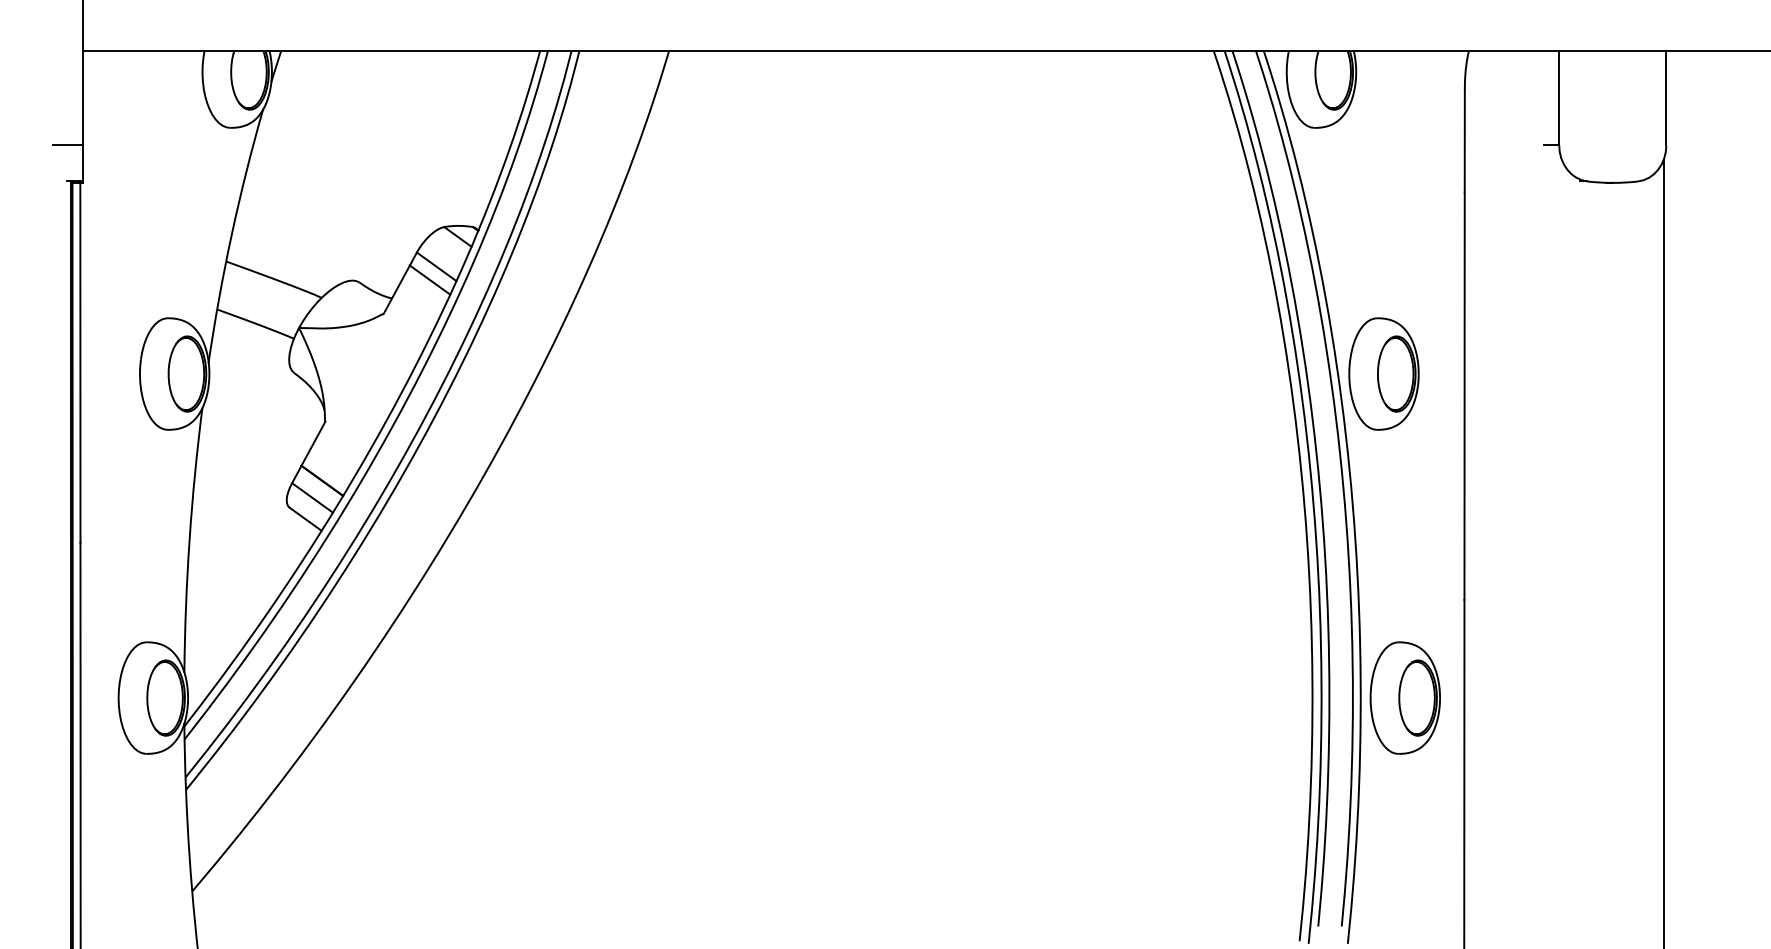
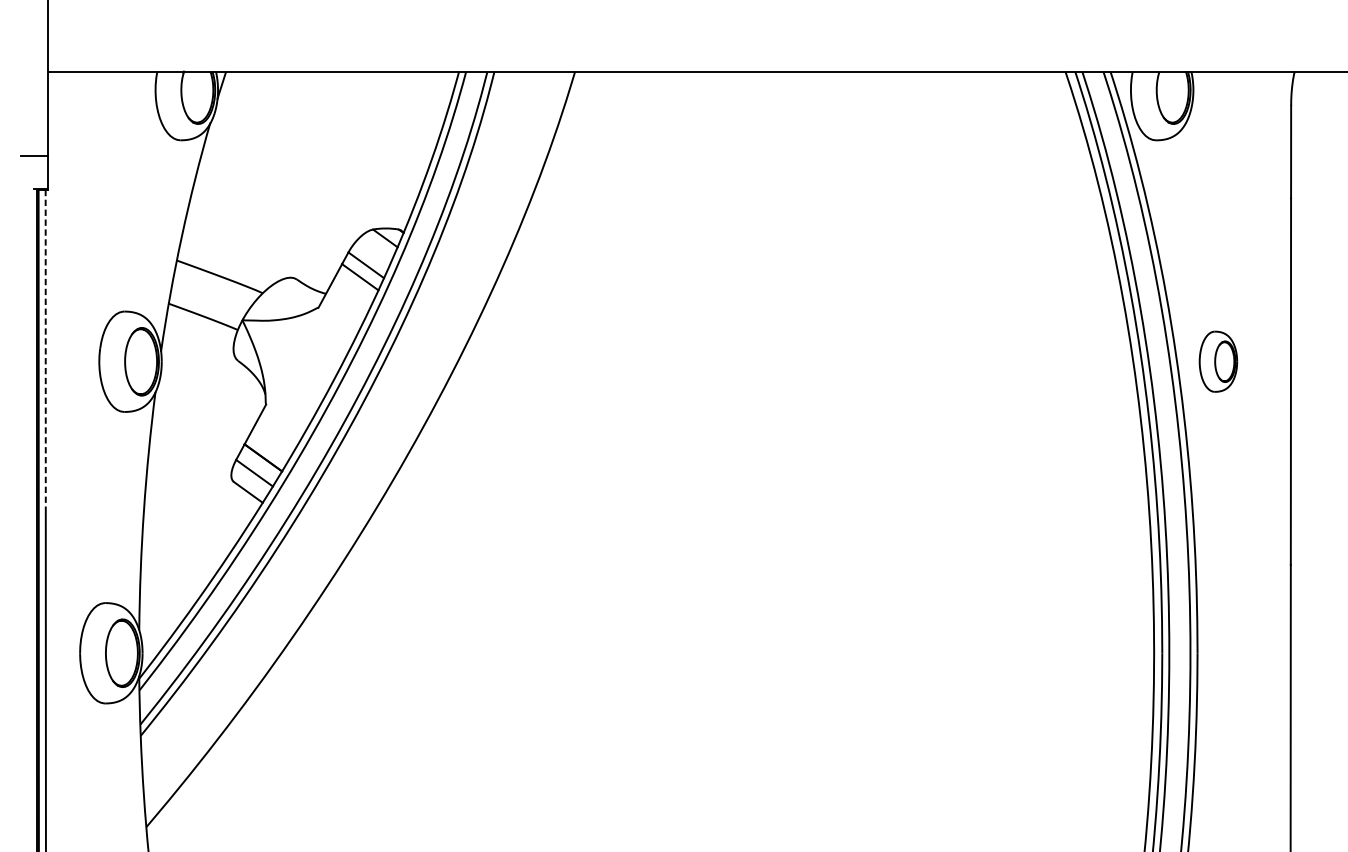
line: (80, 362) -> (45, 351), solid -> dashed
part: (1383, 373) -> (1217, 361), size x0.6
part: (1404, 697) -> (1236, 652), removed

